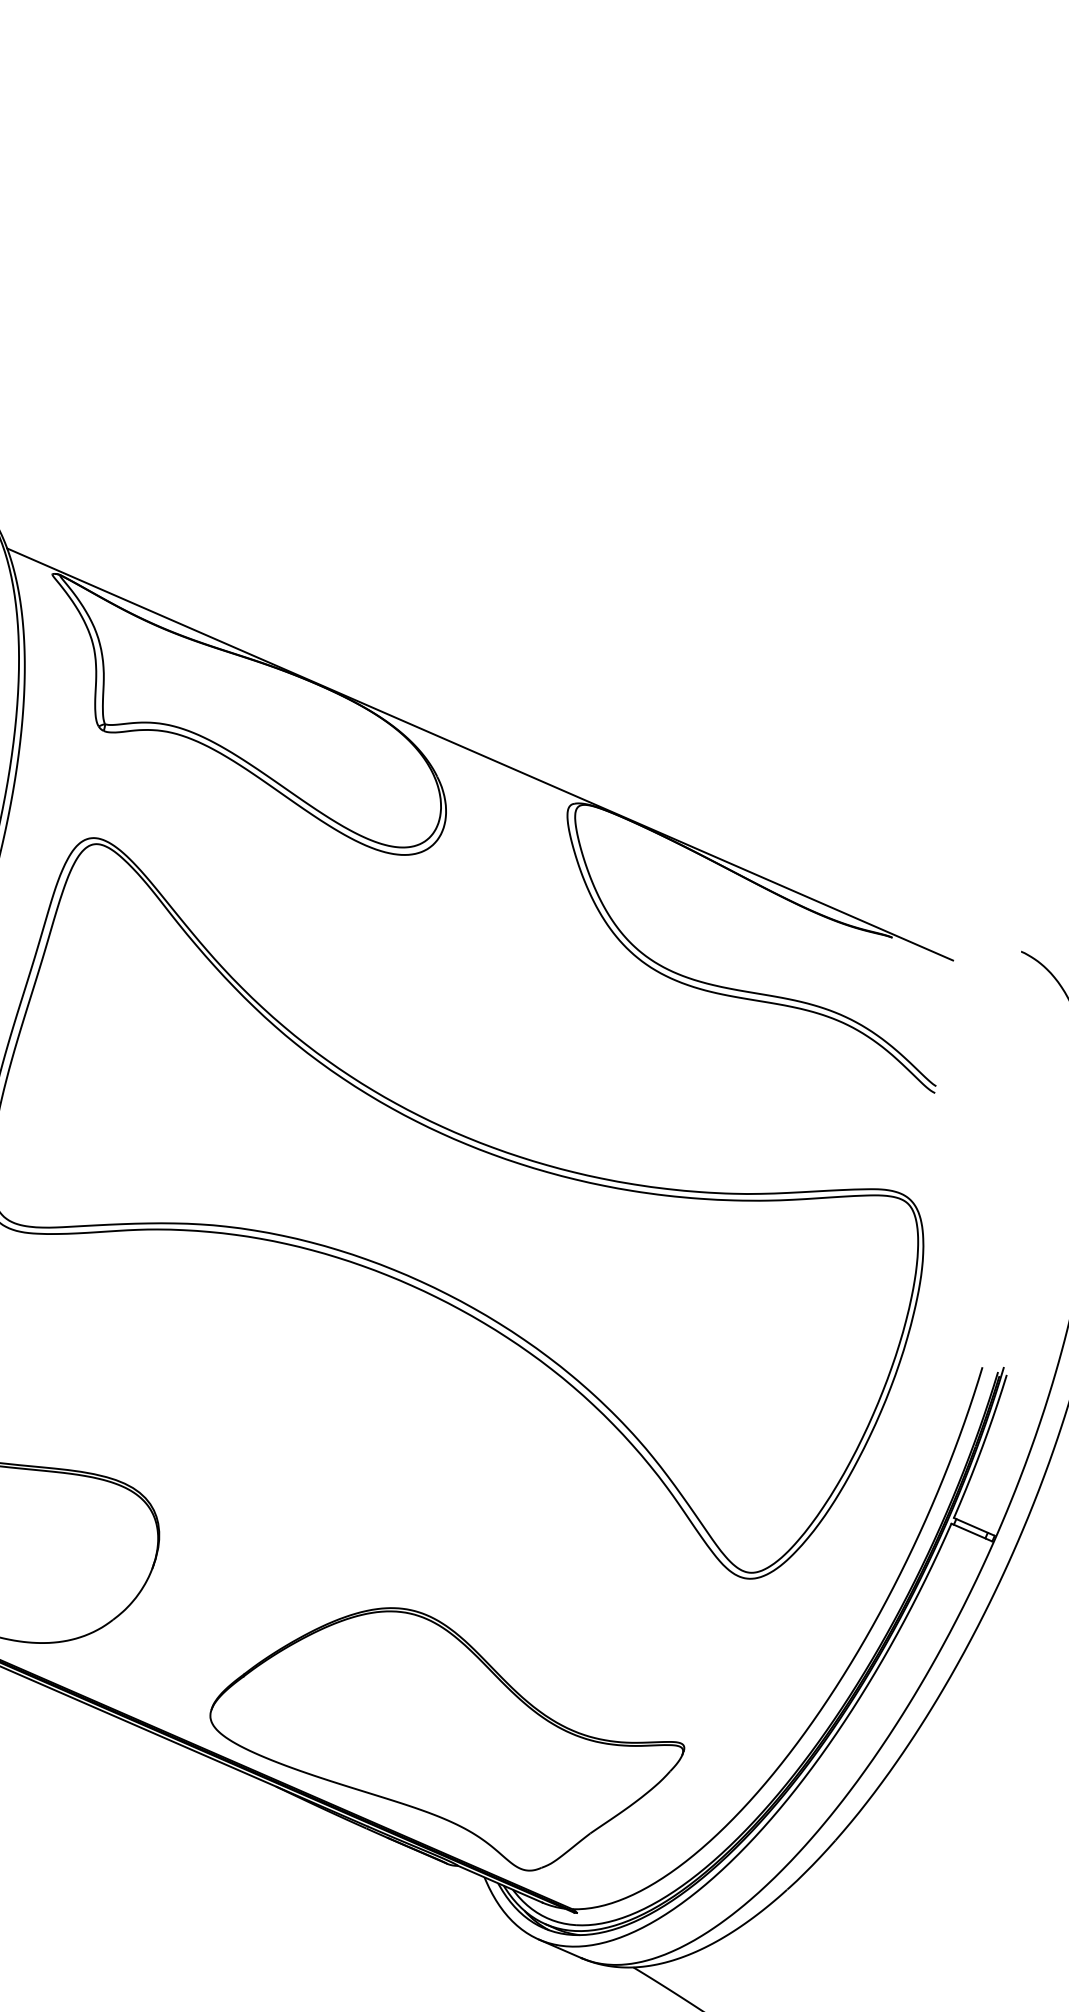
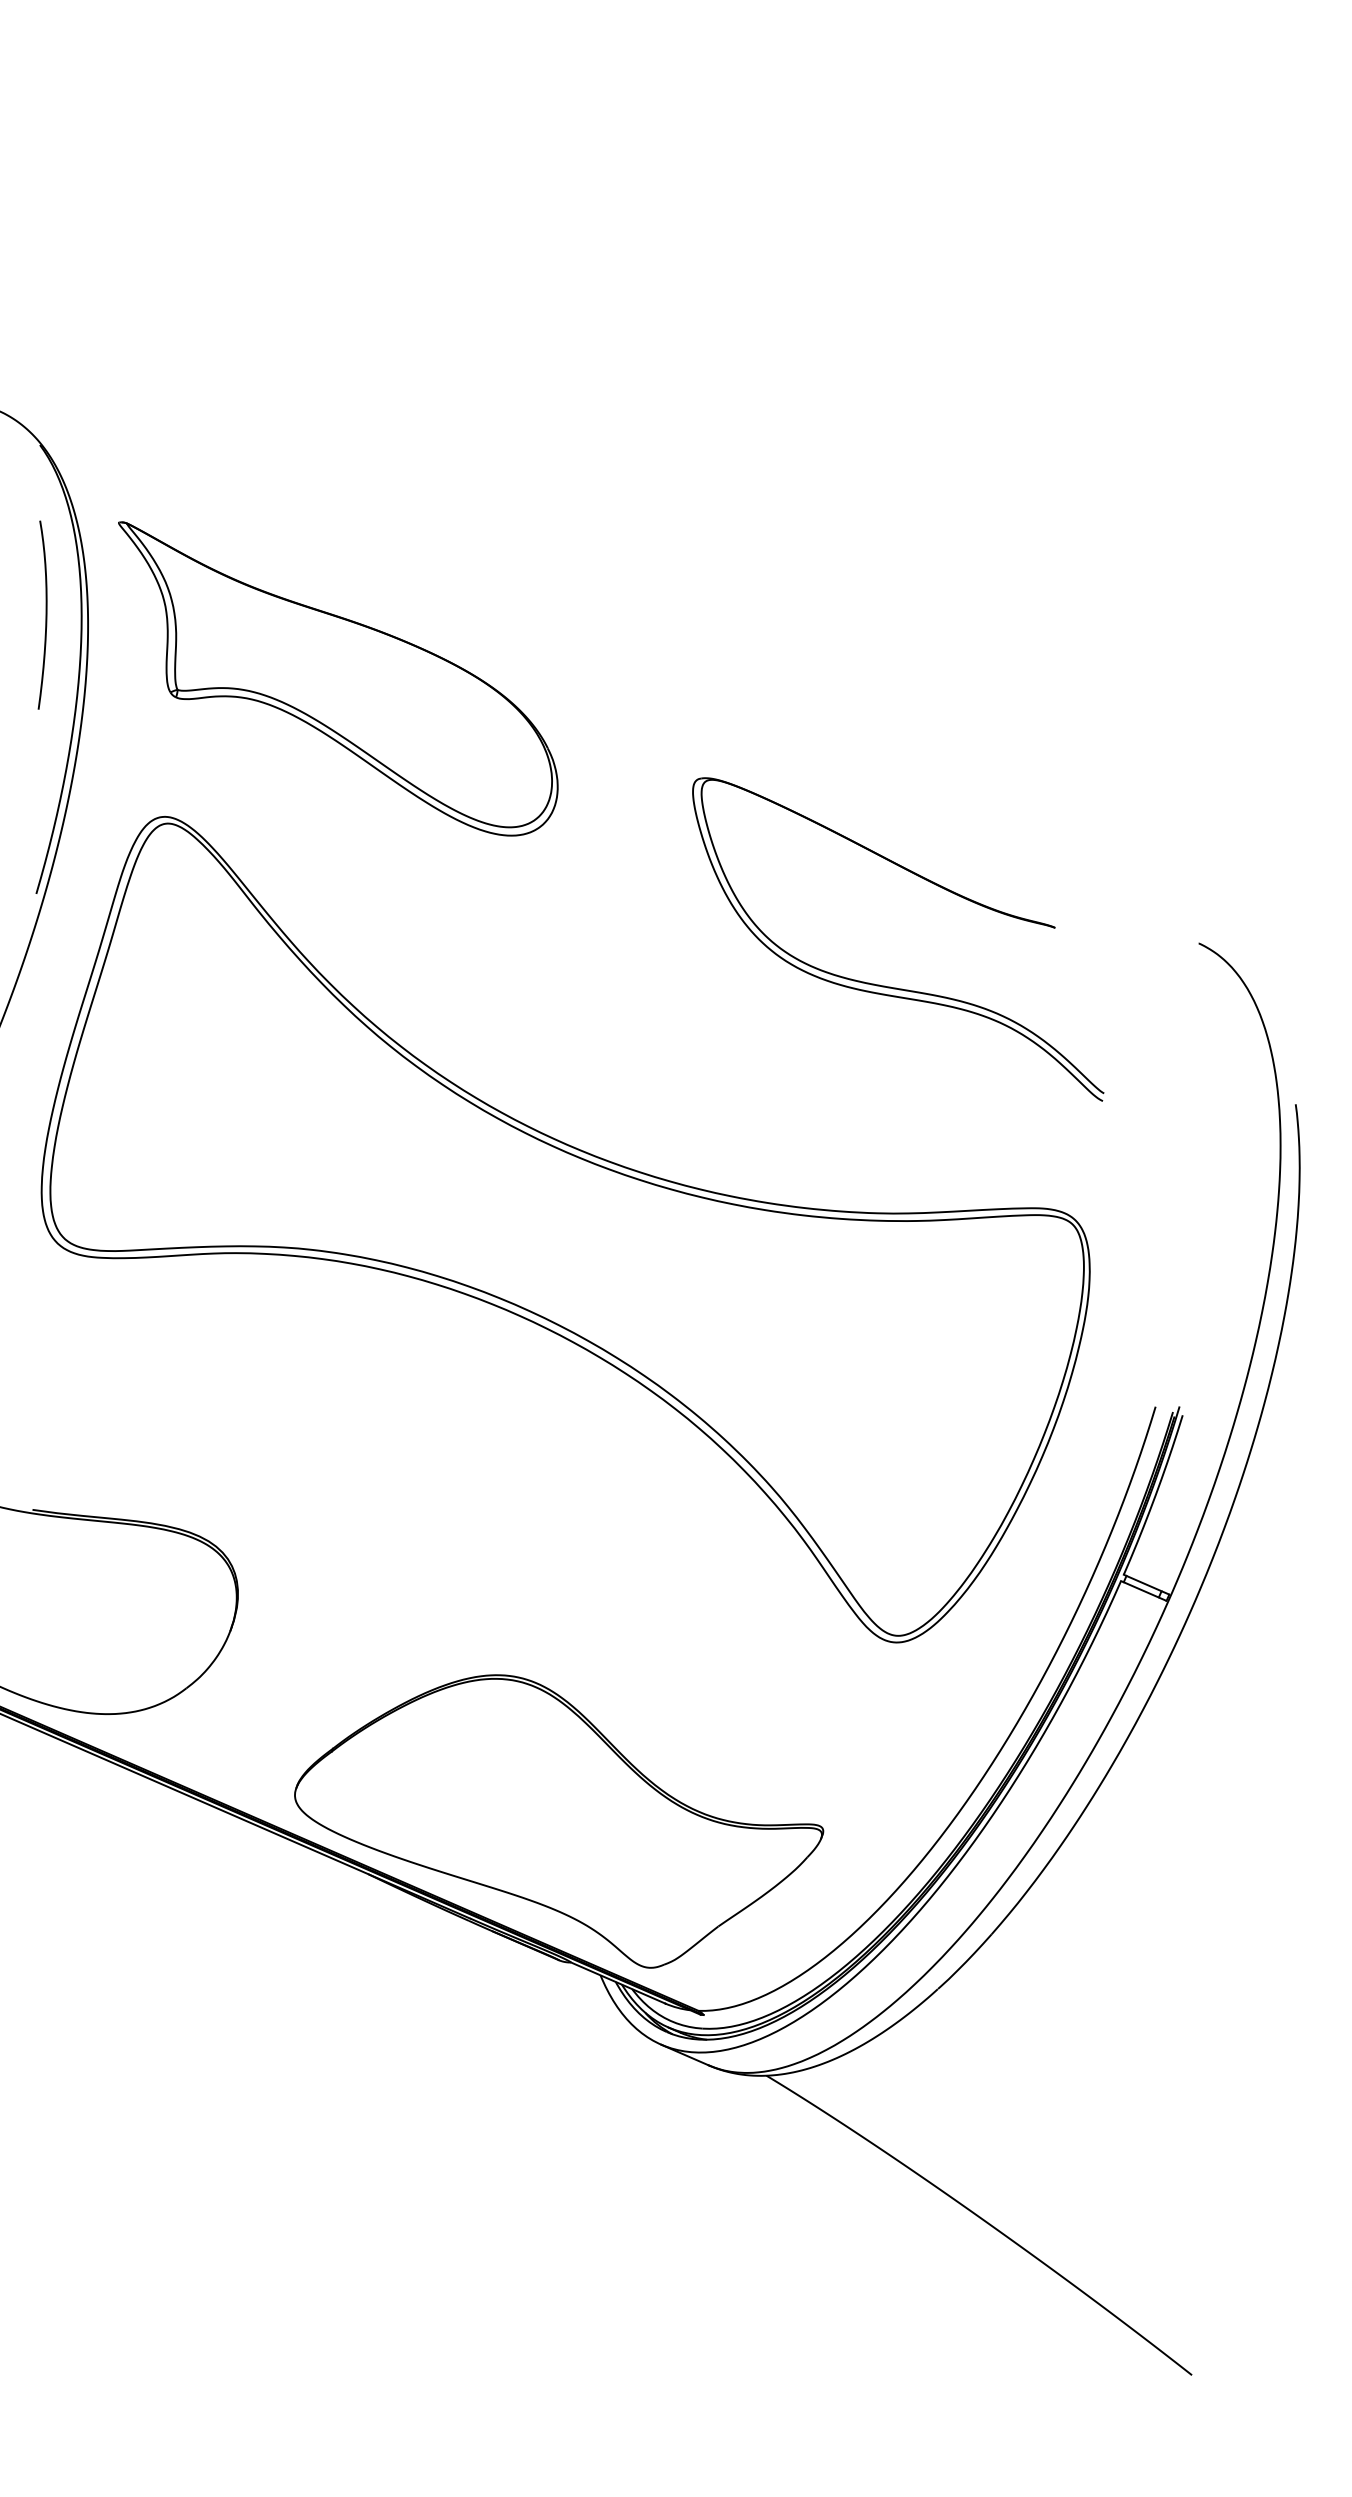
line: (479, 754) -> (595, 723), removed

